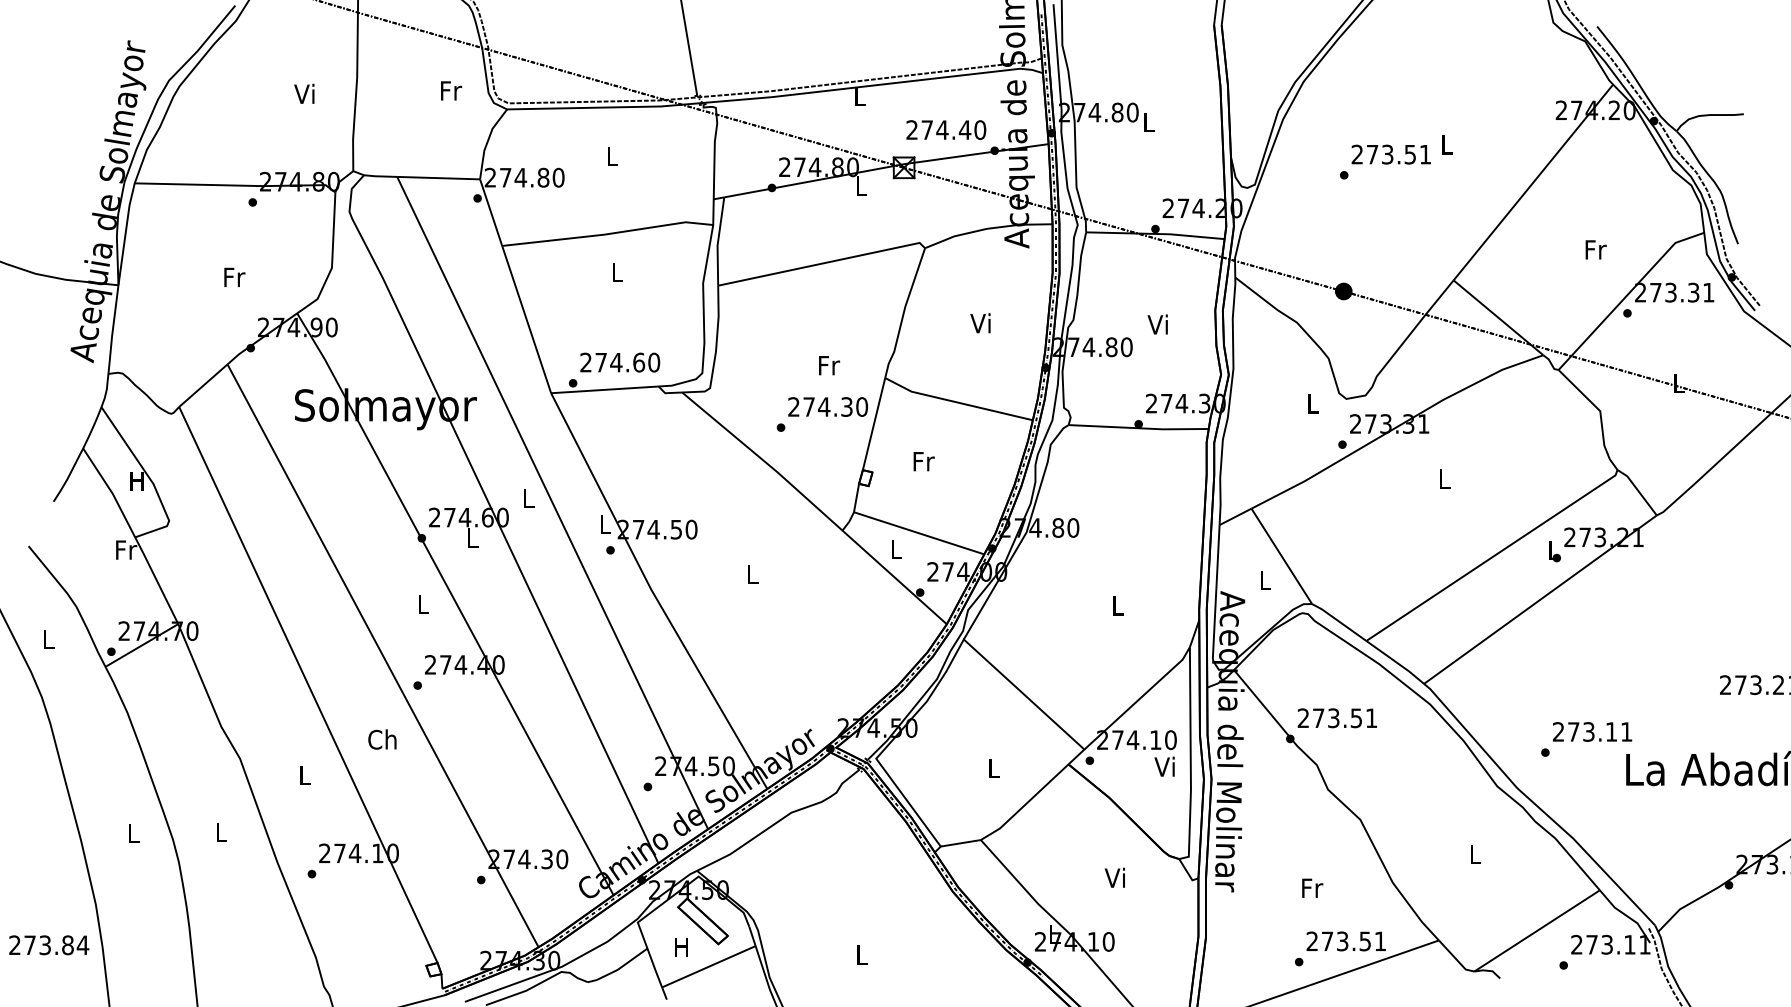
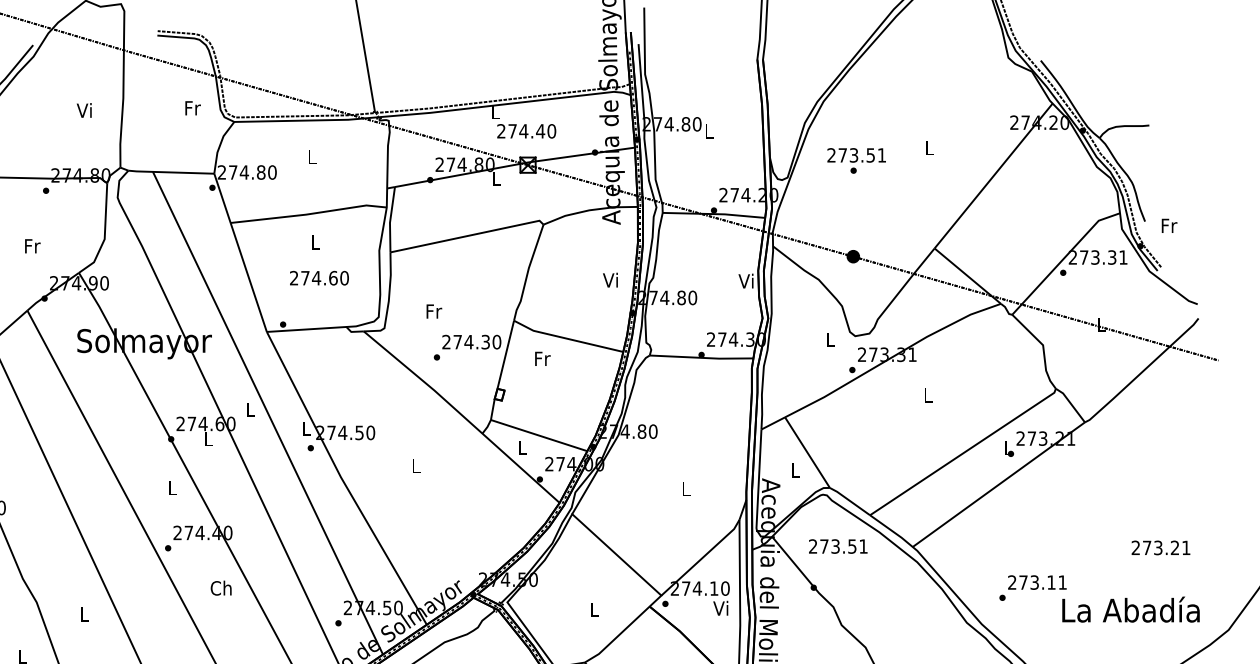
text: (946, 129) -> (526, 130), moved
text: (1390, 154) -> (856, 155), moved
text: (1595, 249) -> (1169, 225), moved
text: (980, 323) -> (610, 280), moved
text: (1157, 324) -> (745, 281), moved
text: (620, 362) -> (319, 278), moved
text: (829, 365) -> (434, 311), moved
text: (923, 461) -> (542, 358), moved
text: (1336, 718) -> (837, 546), moved
text: (382, 739) -> (221, 588), moved

